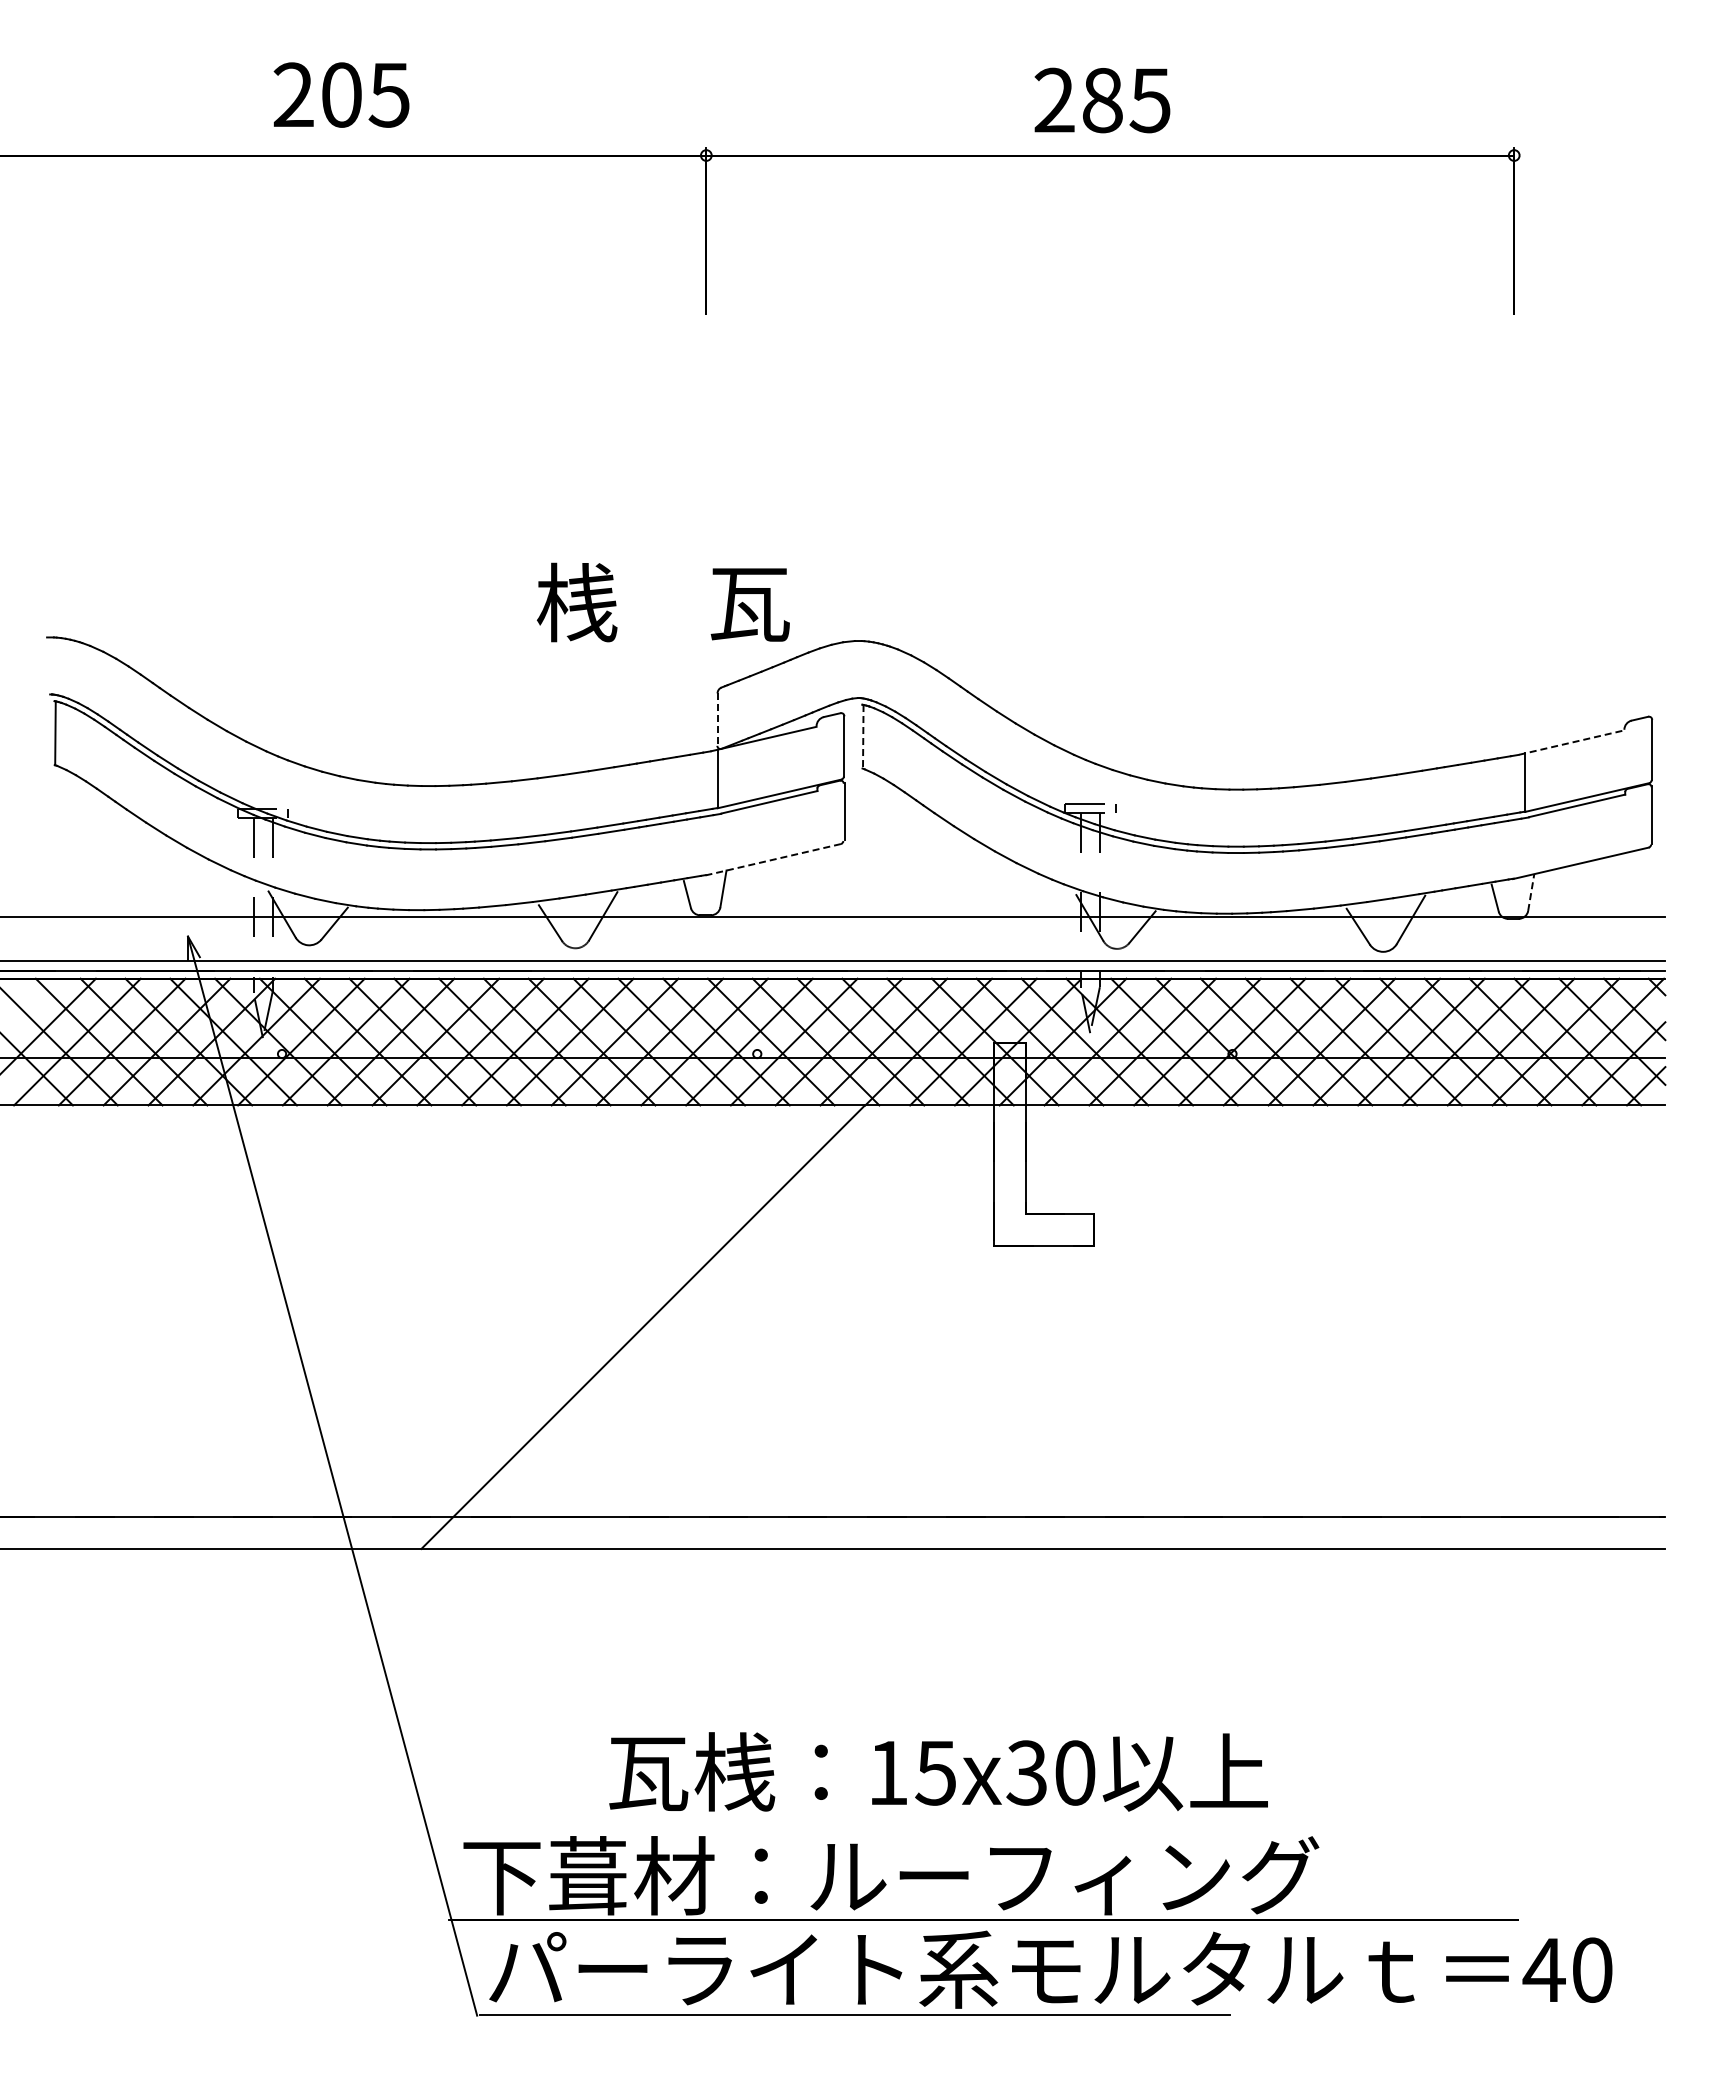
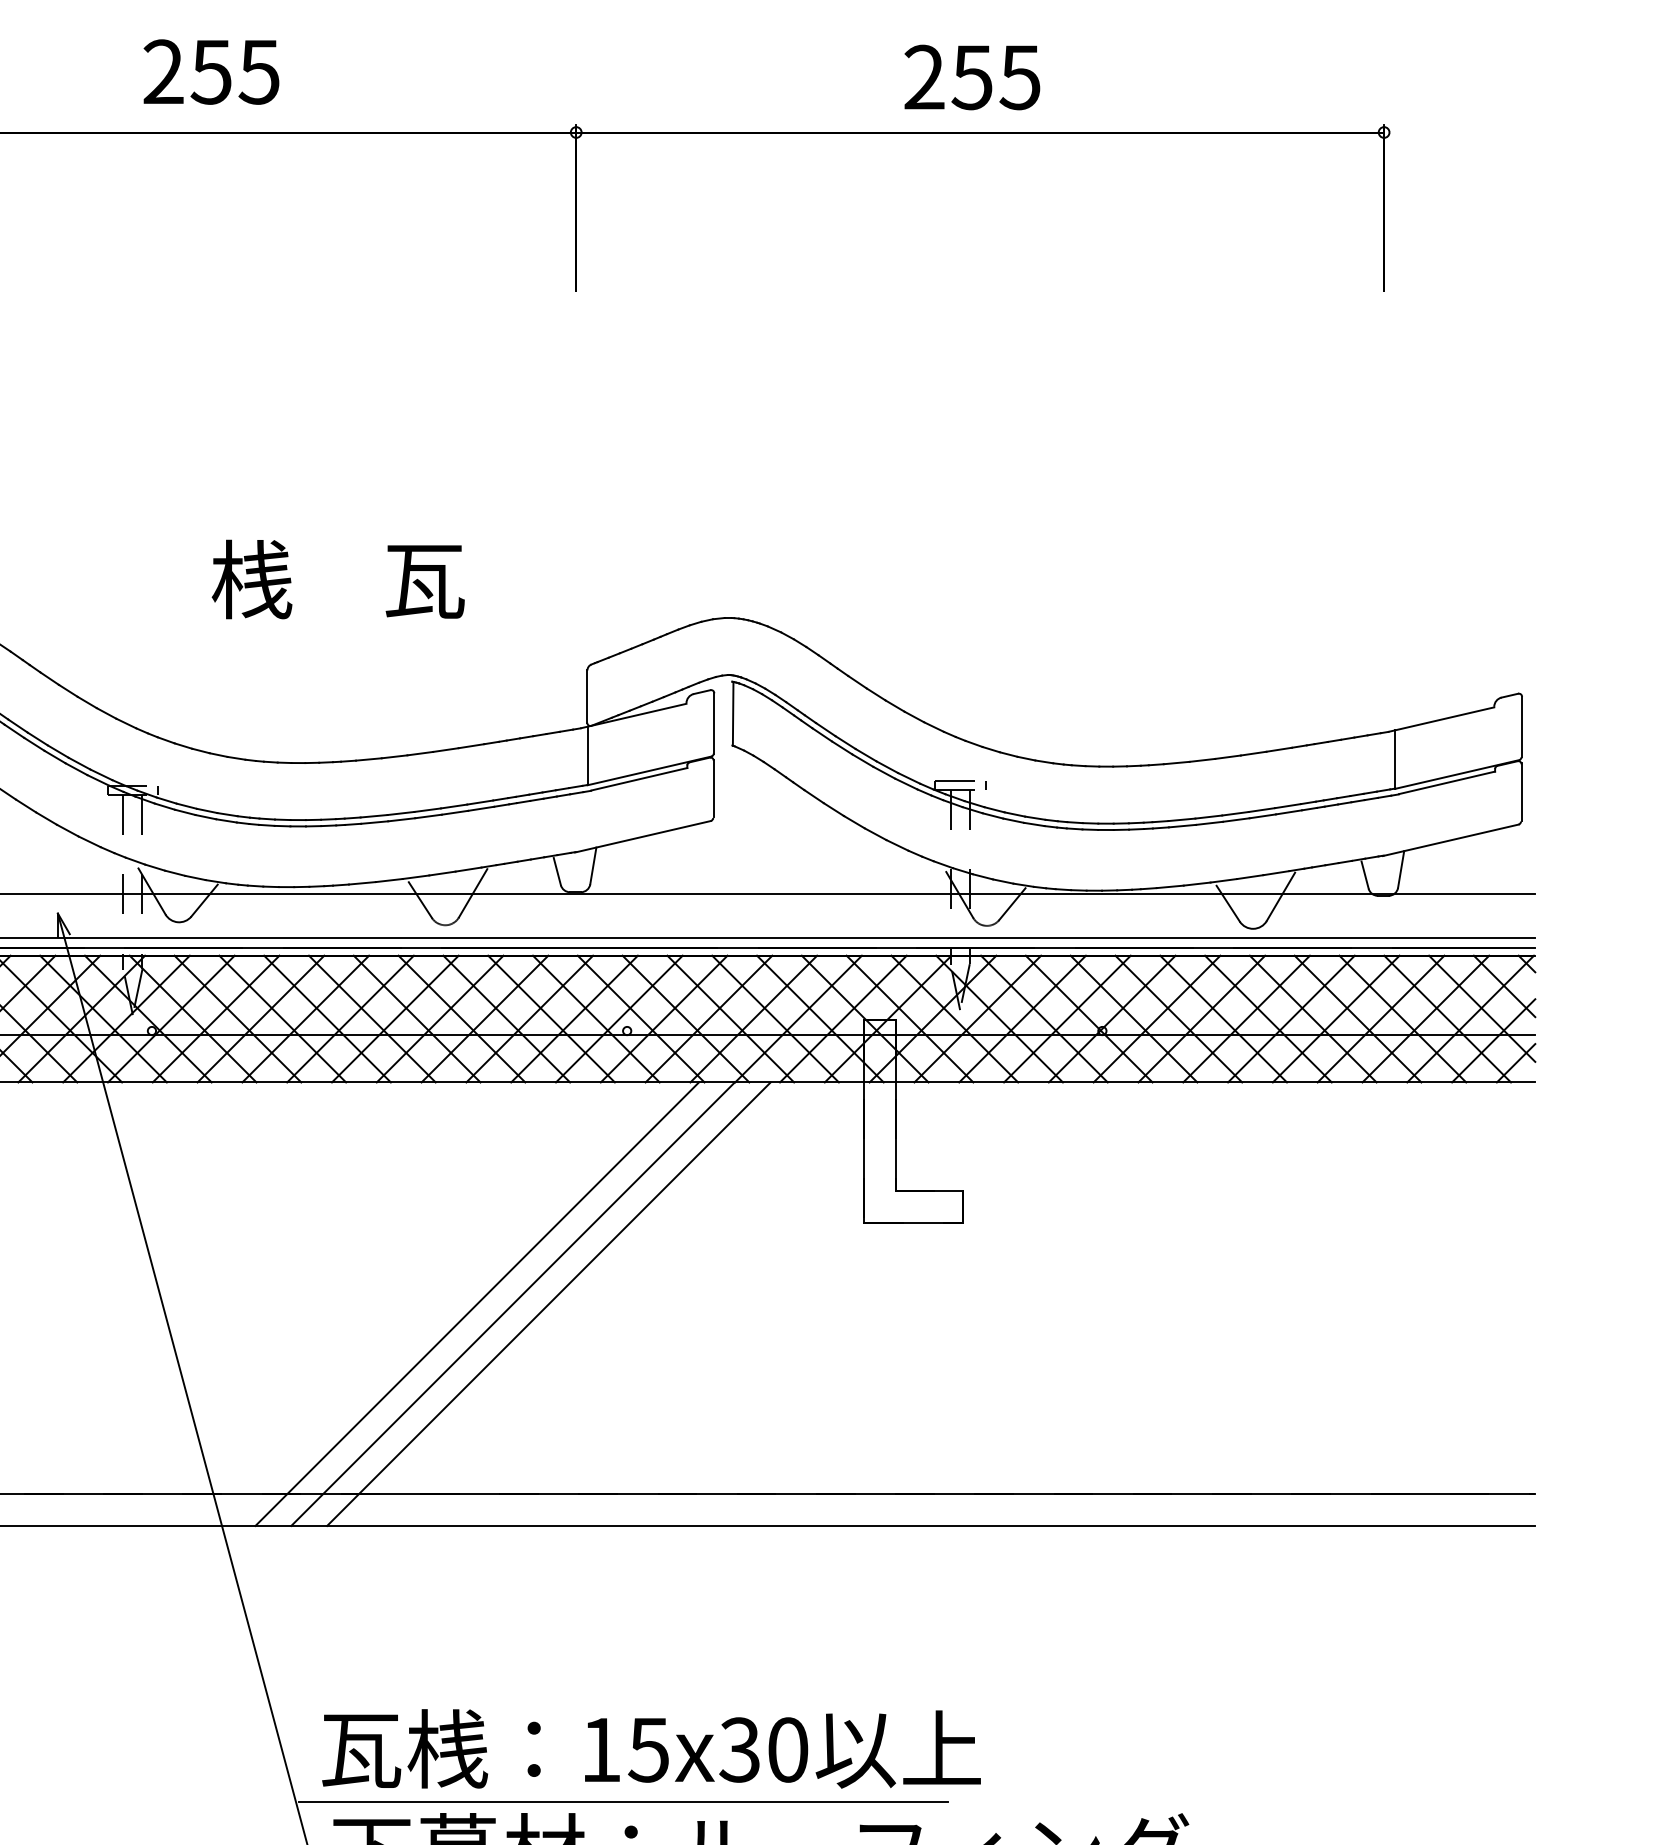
text: (340, 94) -> (210, 71), 205 -> 255
text: (1101, 100) -> (971, 77), 285 -> 255
text: (663, 602) -> (338, 579), moved
line: (717, 720) -> (587, 697), dashed -> solid
line: (863, 736) -> (733, 713), dashed -> solid
line: (1572, 742) -> (1442, 719), dashed -> solid
line: (773, 859) -> (643, 836), dashed -> solid
line: (1531, 892) -> (1401, 869), dashed -> solid
line: (607, 1326) -> (477, 1303), added
line: (678, 1326) -> (548, 1303), added
text: (938, 1771) -> (651, 1748), moved
line: (753, 1825) -> (623, 1802), added

